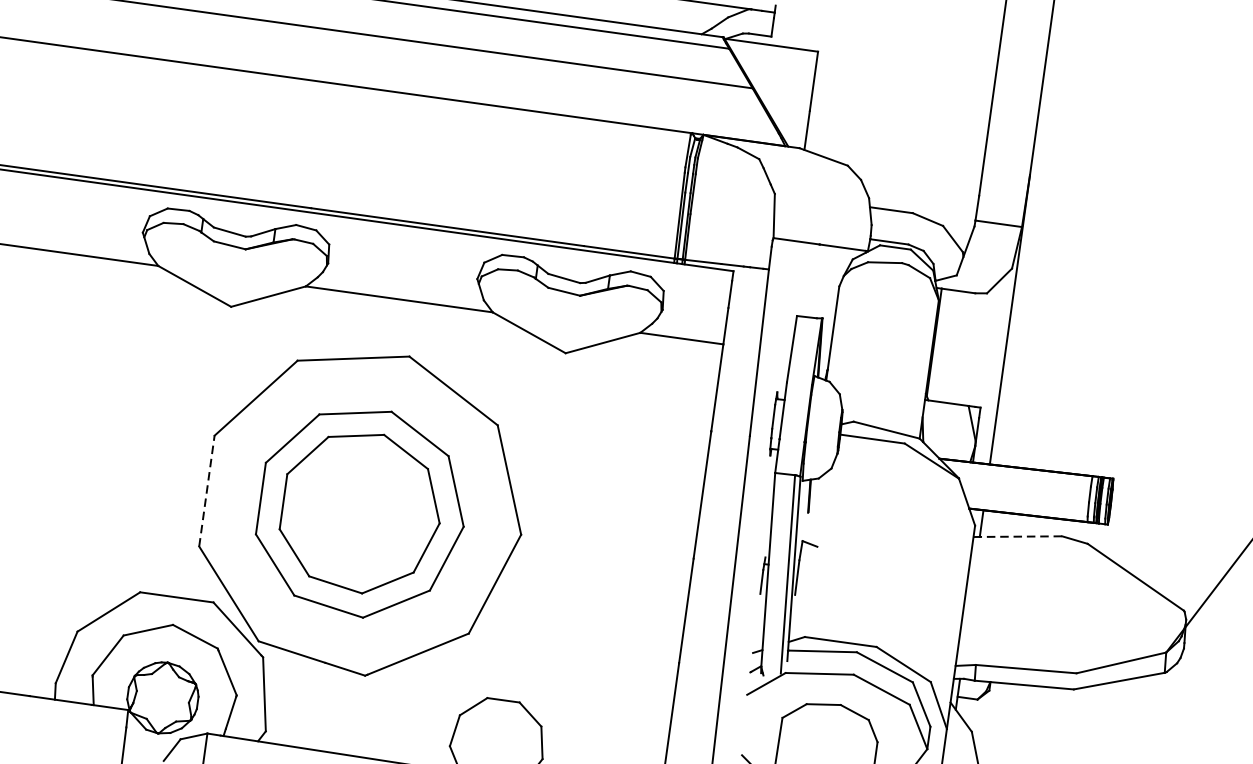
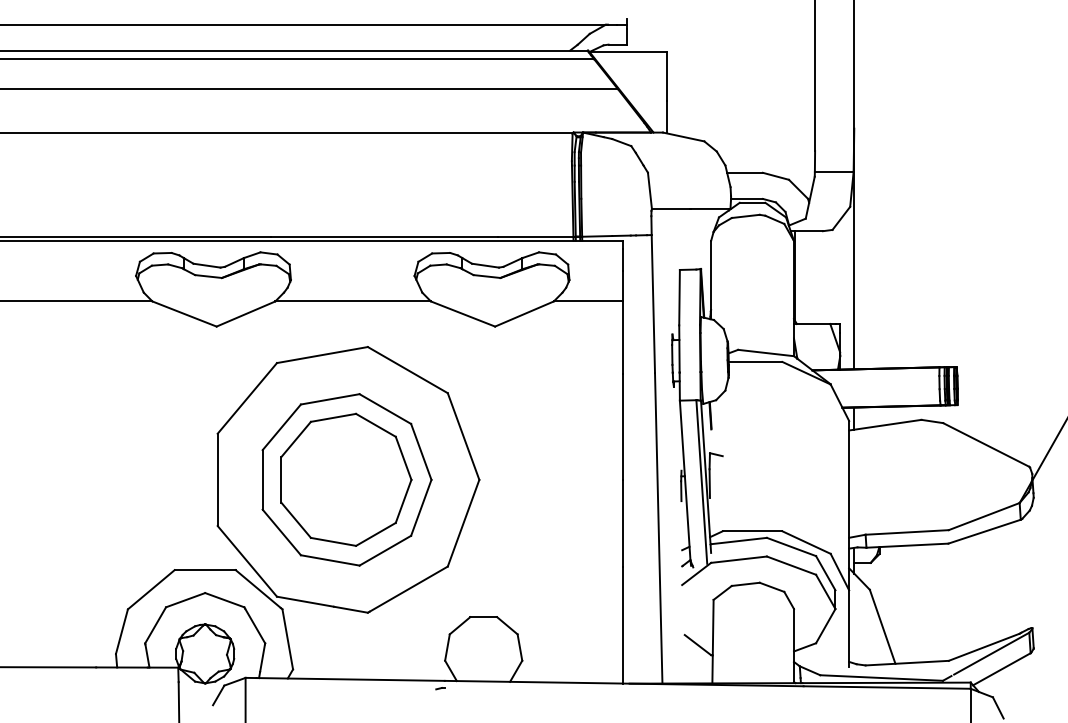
line: (206, 490) -> (217, 479), dashed -> solid
line: (1018, 537) -> (885, 425), dashed -> solid

